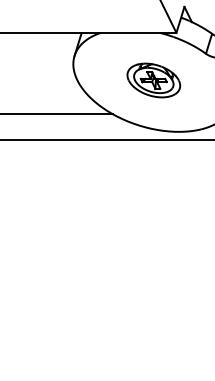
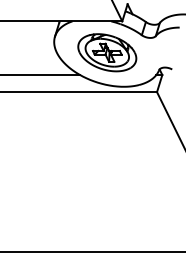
part: (154, 79) -> (107, 52), size x1.67

